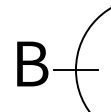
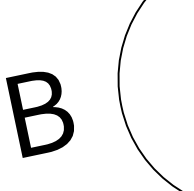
line: (75, 69) -> (120, 105), removed

